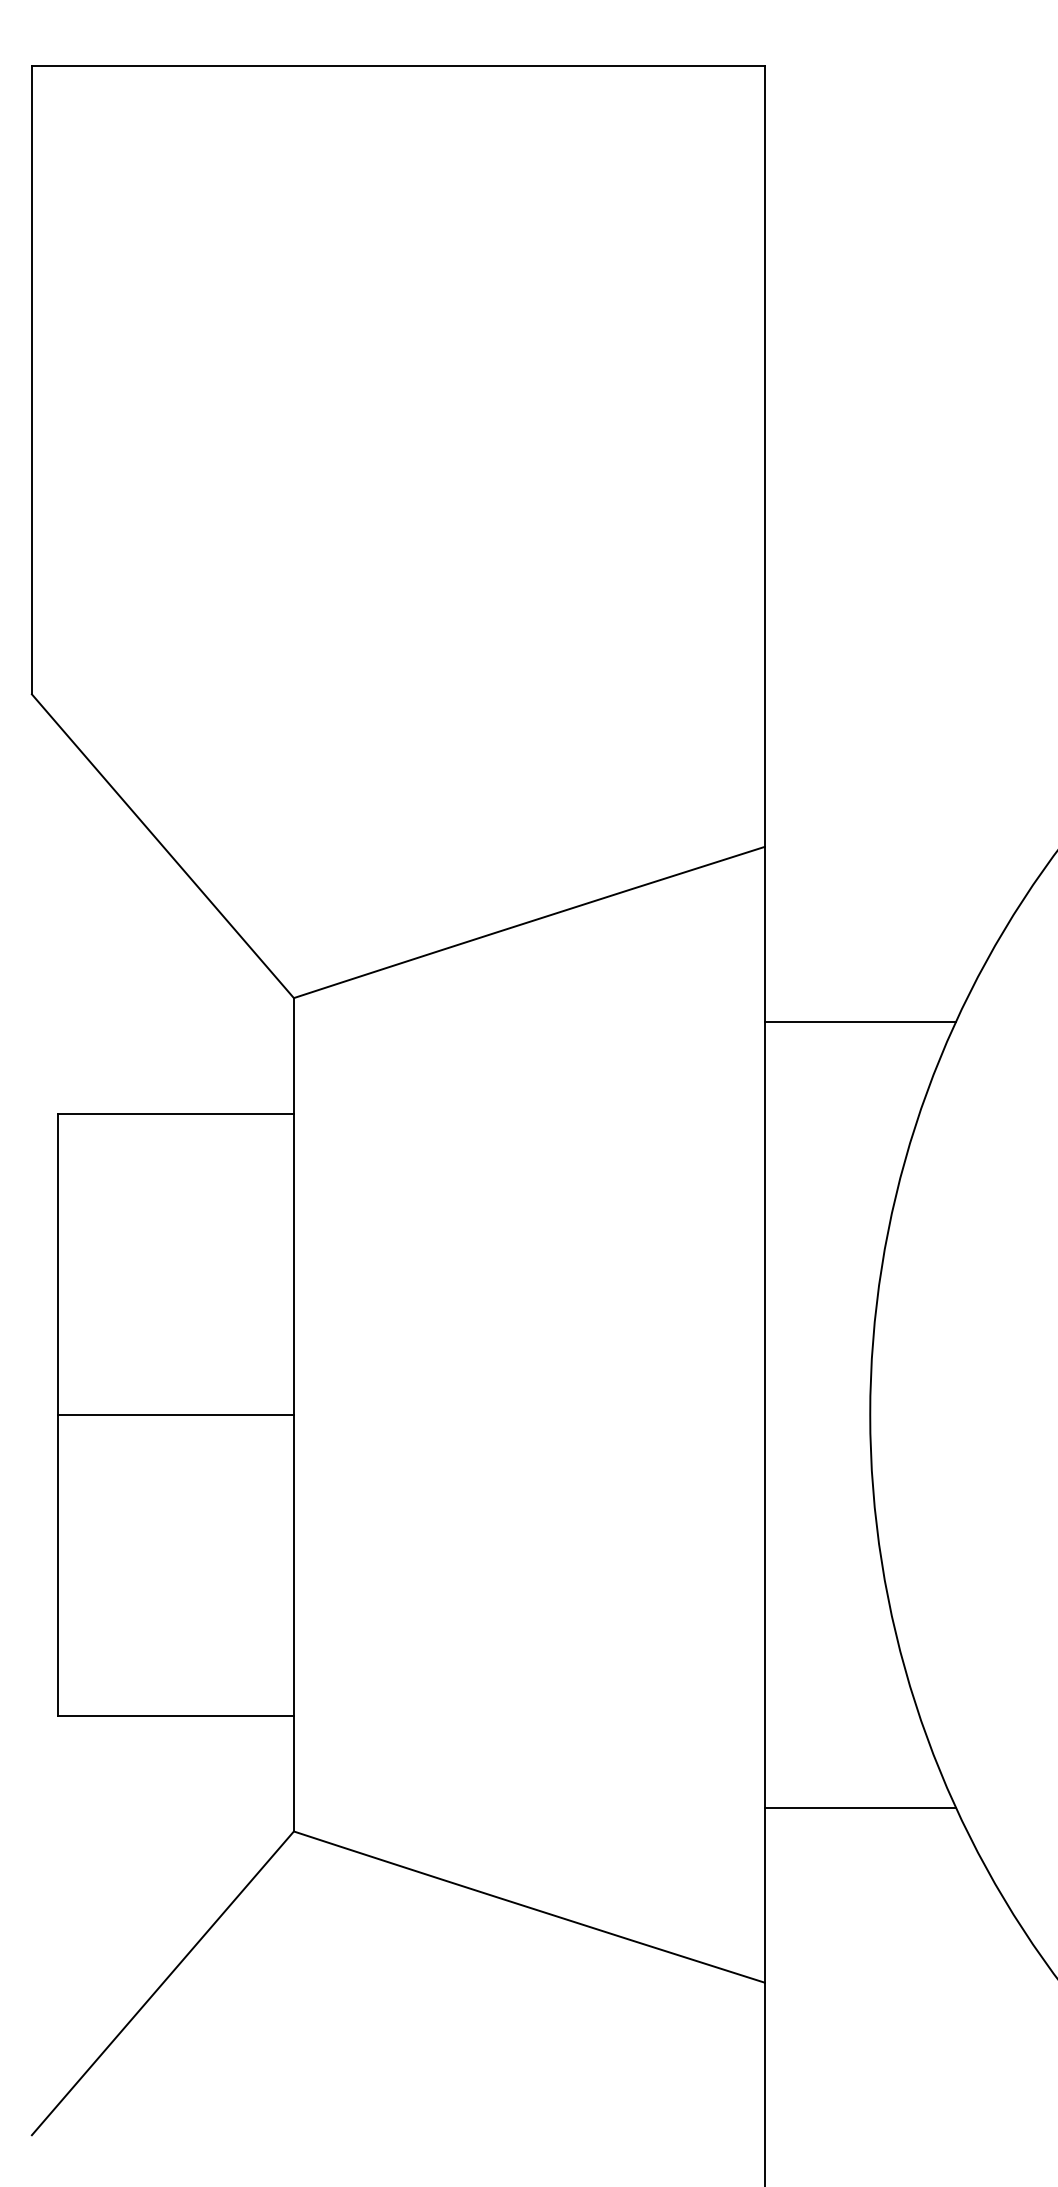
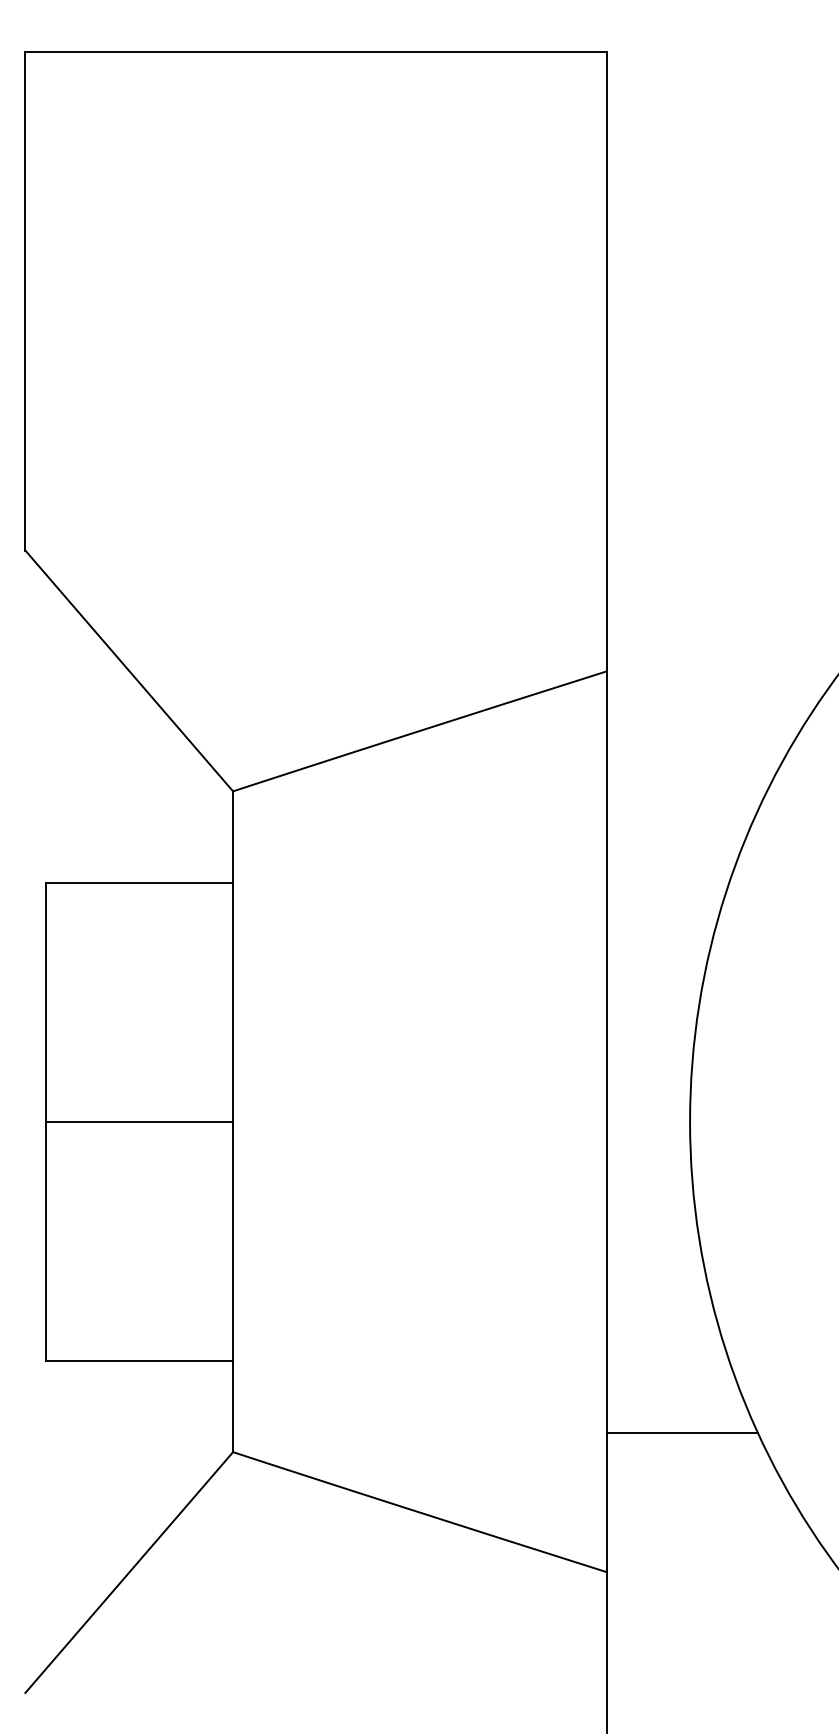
line: (860, 1022) -> (682, 810), removed

